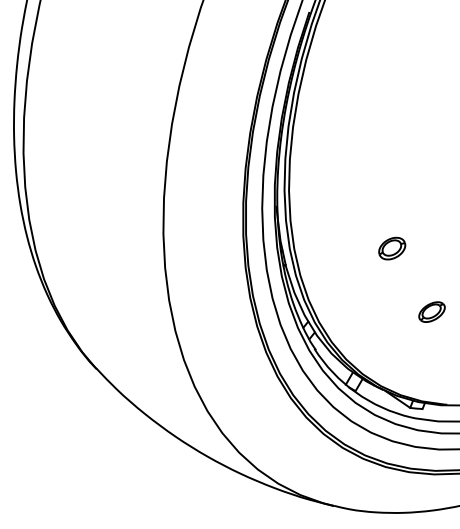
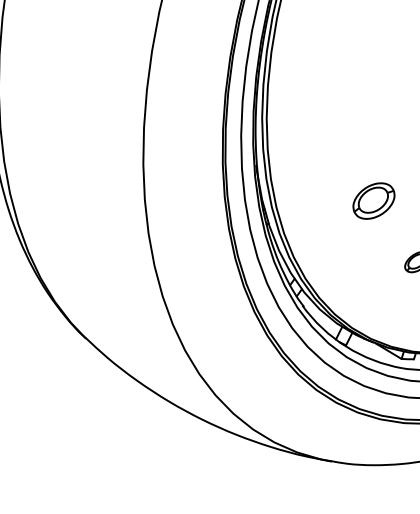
part: (392, 248) -> (374, 200), size x1.6

